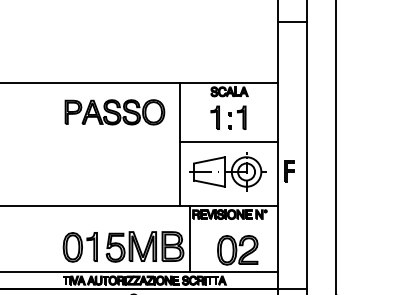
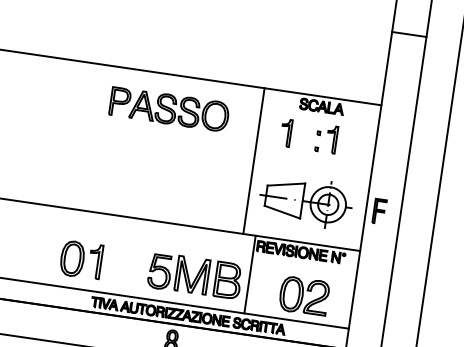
part: (114, 112) -> (168, 109), moved
part: (214, 117) -> (285, 132), moved
line: (228, 142) -> (311, 166), removed
part: (79, 247) -> (80, 260), moved

